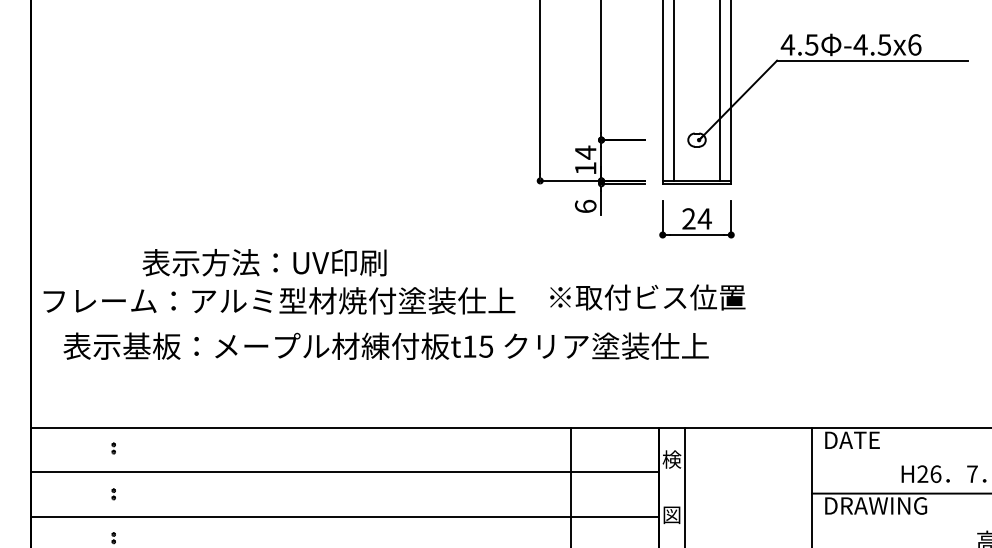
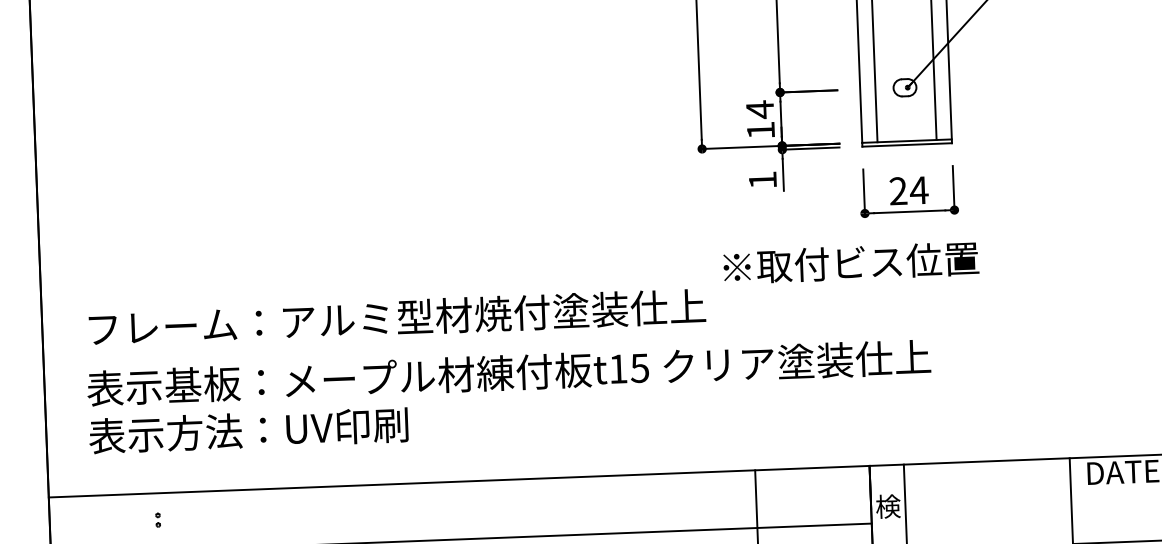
text: (585, 205) -> (762, 178), 6 -> 1
text: (264, 262) -> (248, 430), moved
text: (647, 297) -> (850, 263), moved
text: (279, 300) -> (397, 317), moved

